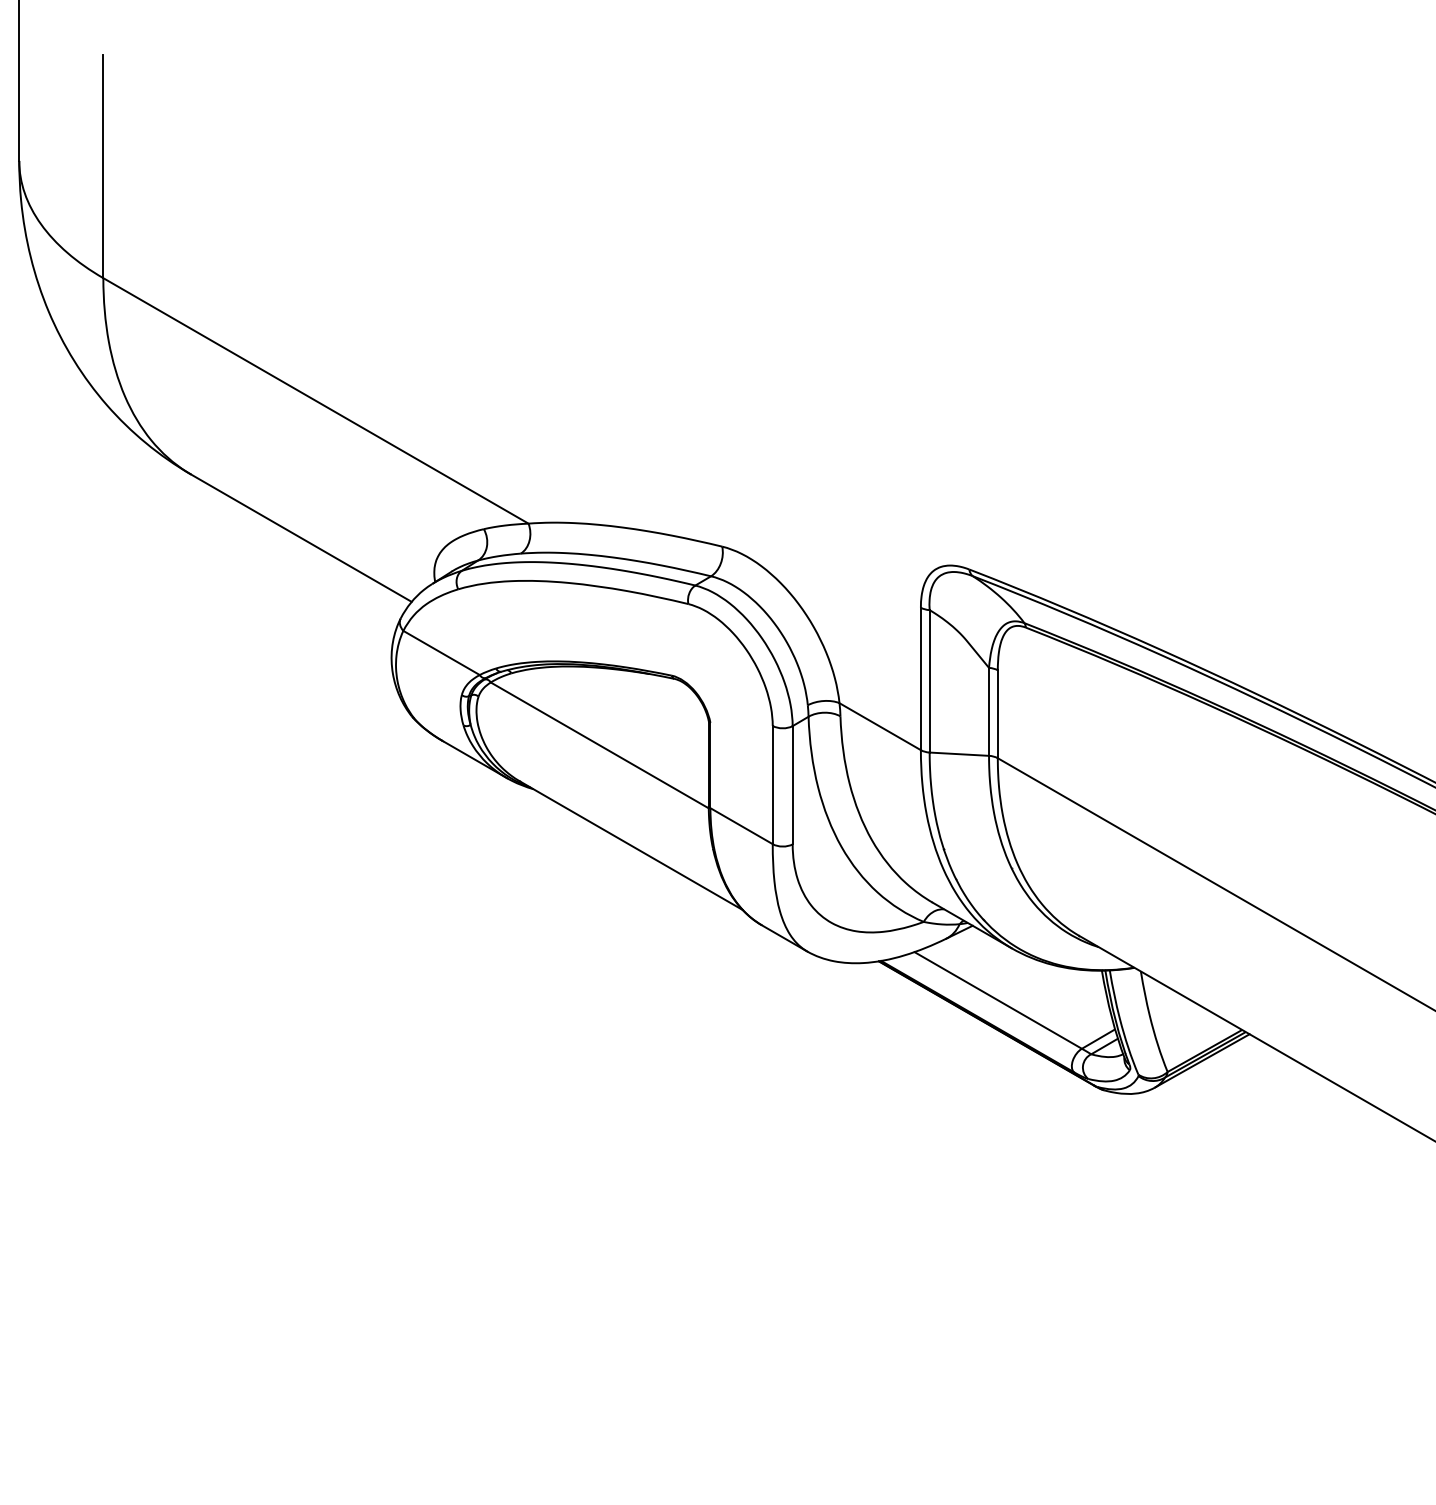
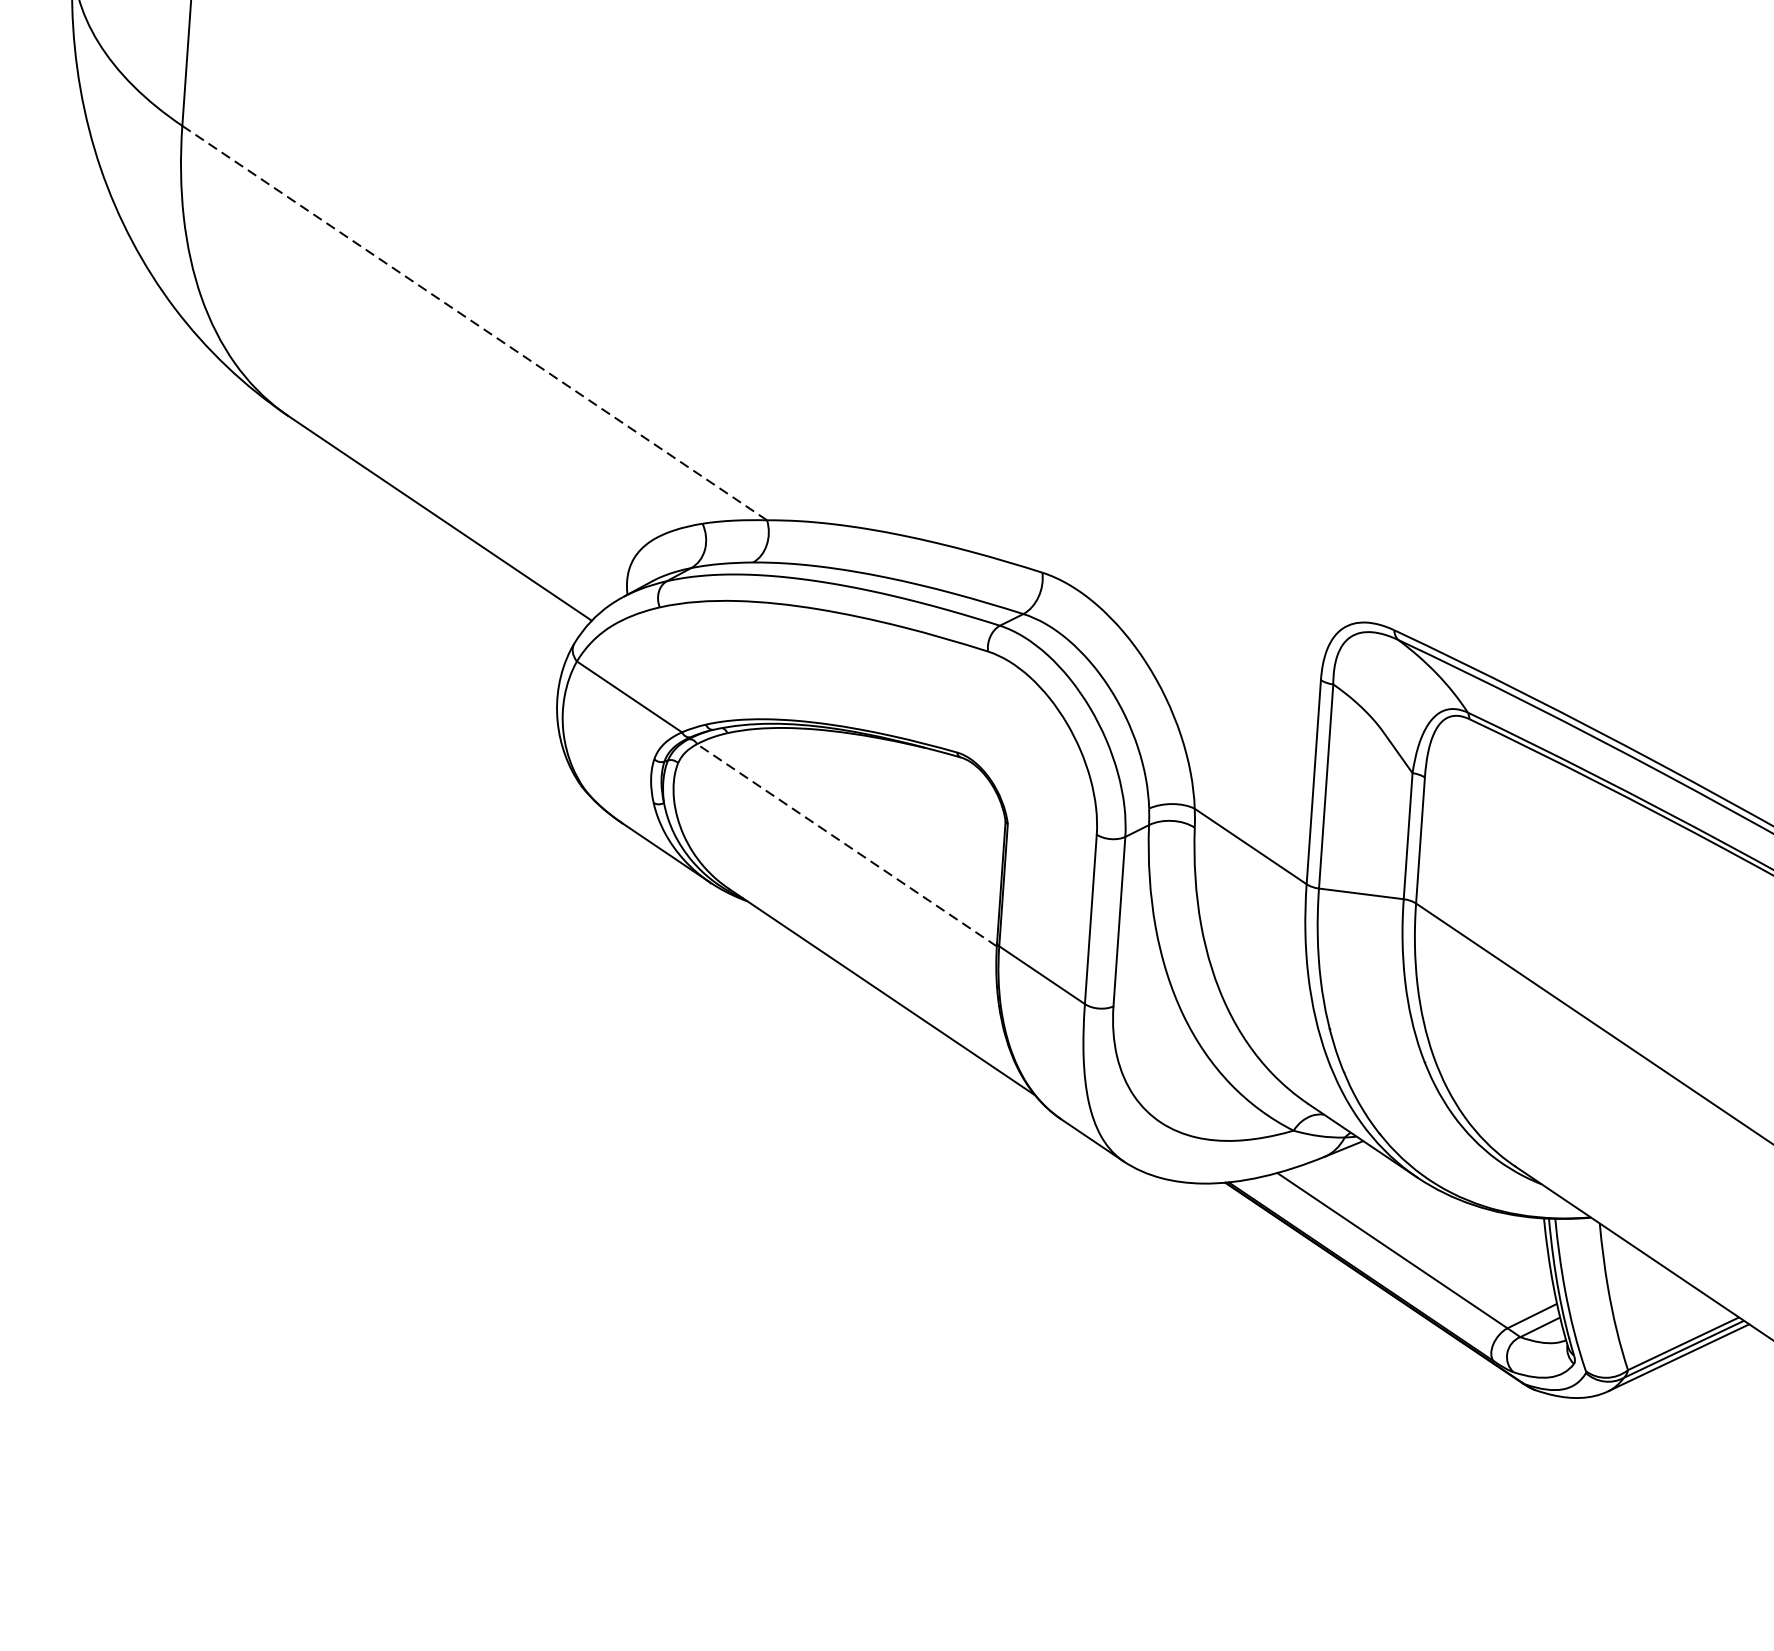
line: (316, 401) -> (475, 324), solid -> dashed
line: (599, 745) -> (846, 845), solid -> dashed

